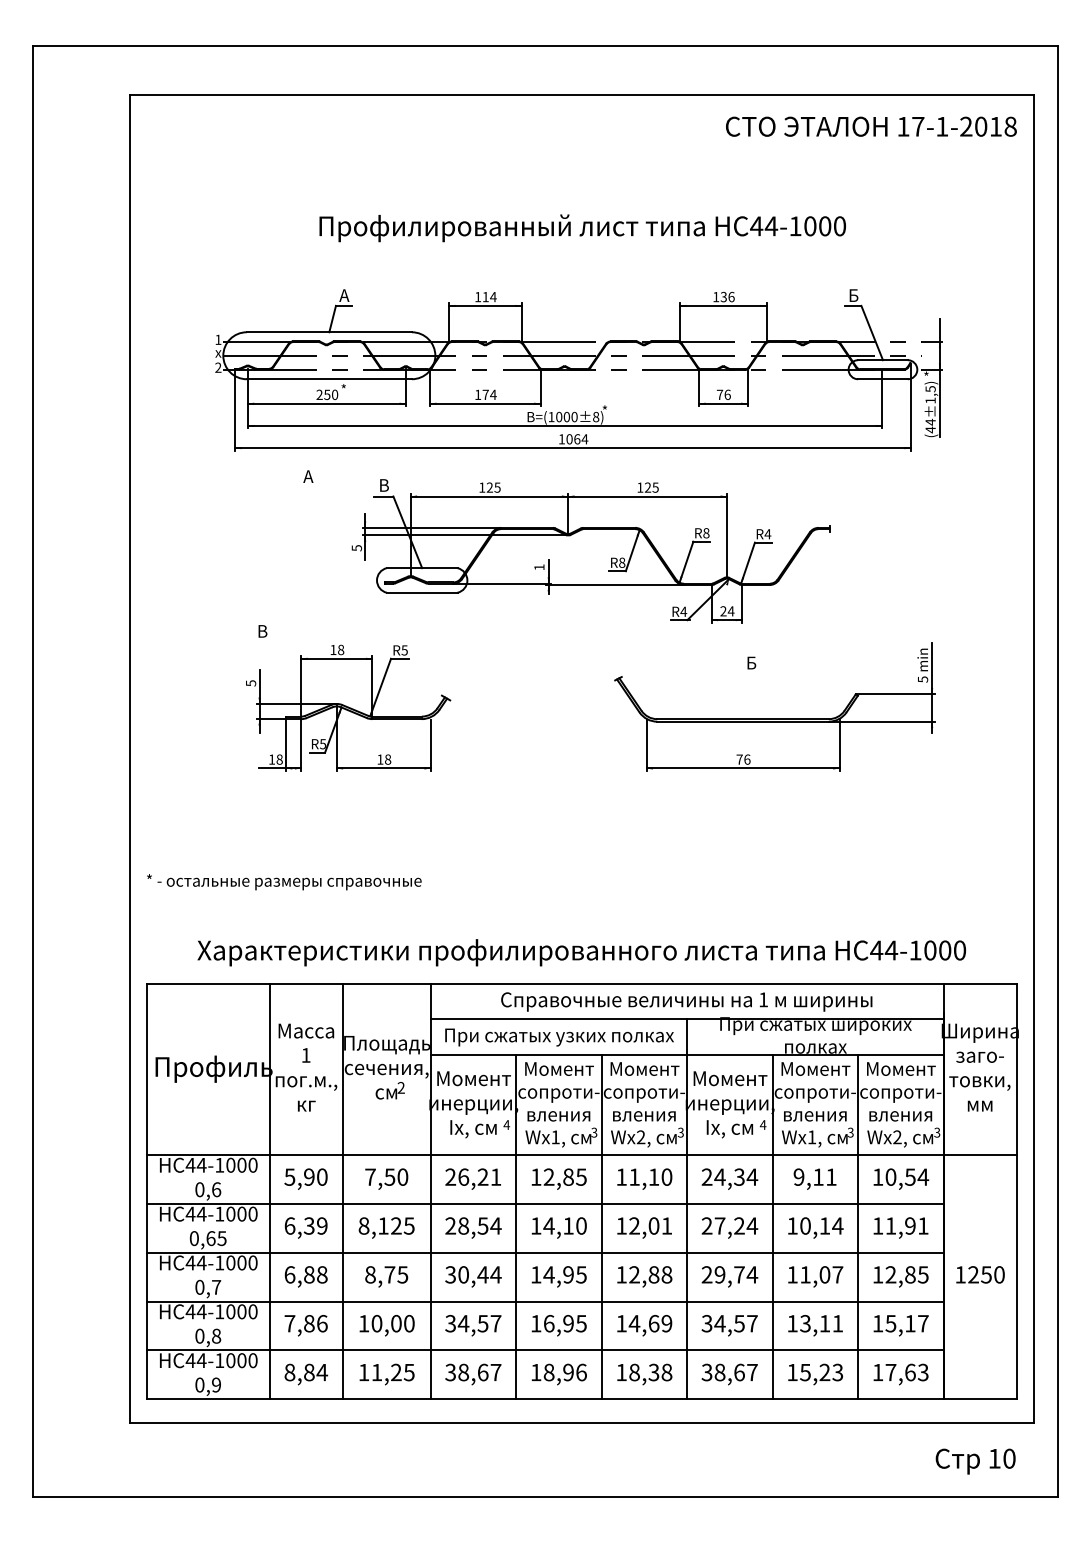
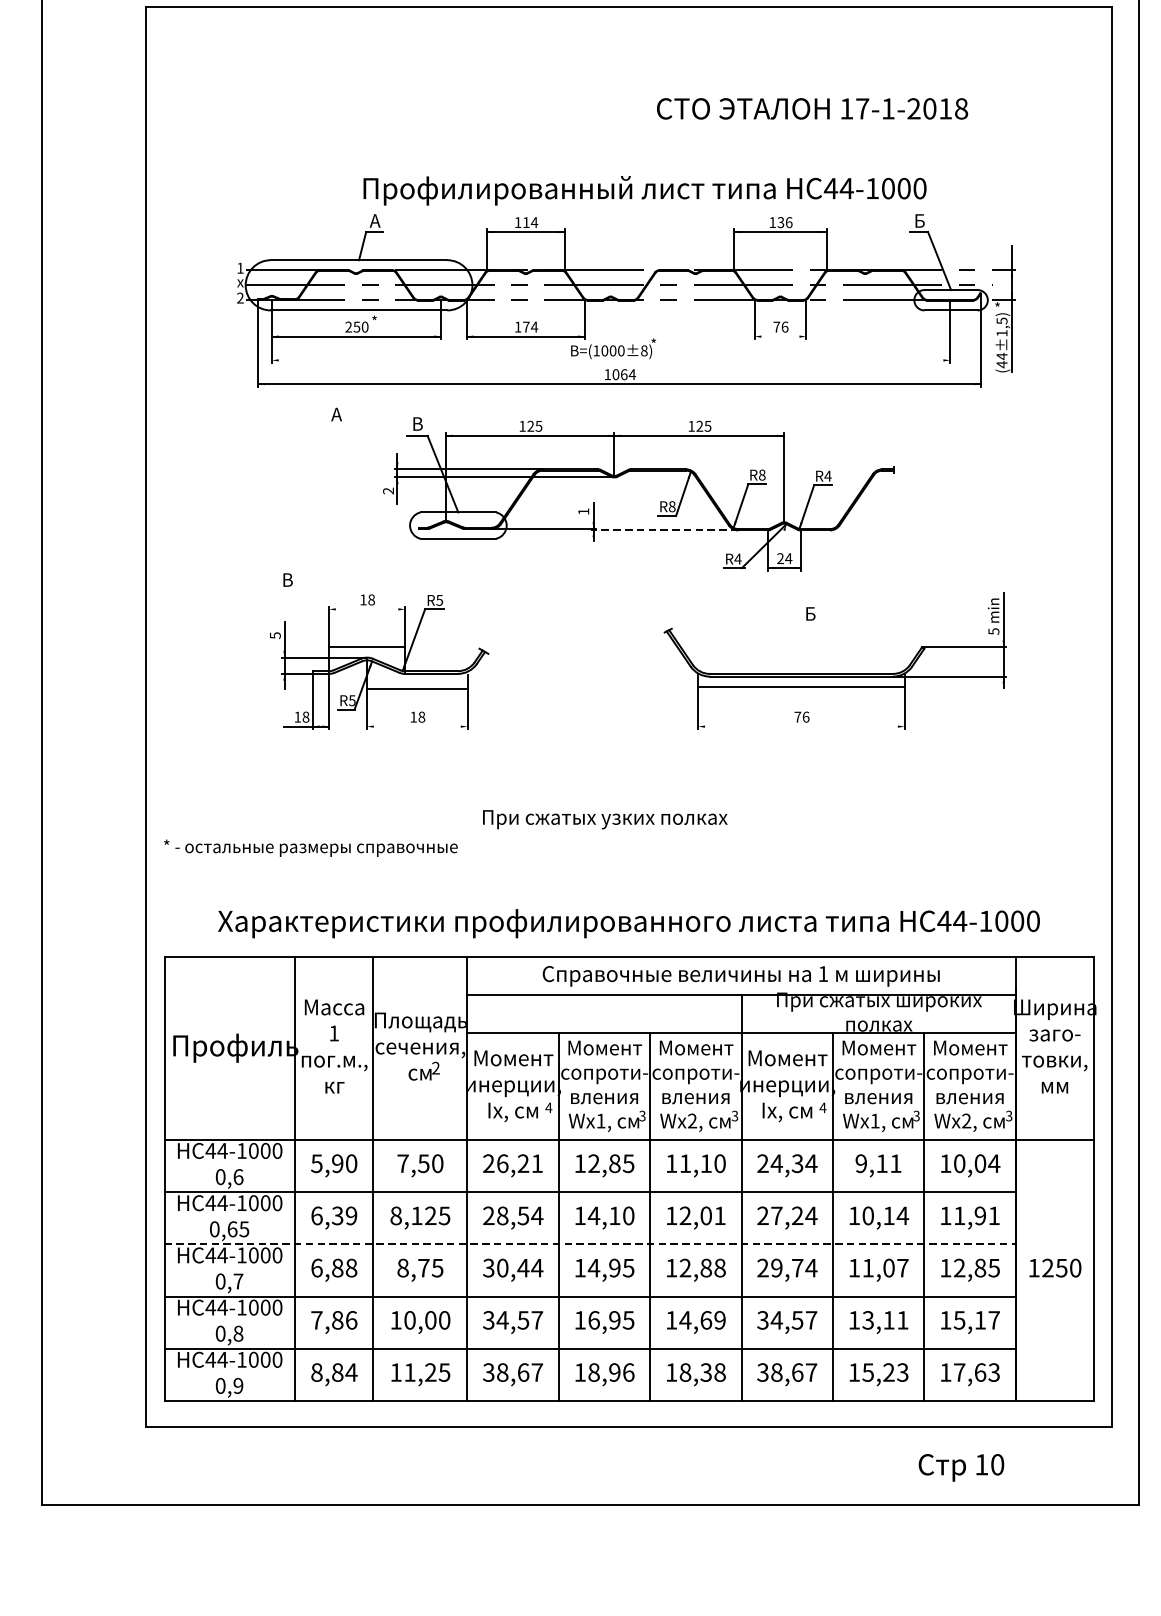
text: (871, 126) -> (812, 108), moved
text: (582, 228) -> (644, 190), moved
line: (723, 403) -> (780, 336), removed
line: (564, 425) -> (610, 359), removed
text: (356, 548) -> (388, 491), 5 -> 2
line: (614, 585) -> (664, 530), solid -> dashed
line: (336, 658) -> (366, 646), moved
line: (383, 768) -> (416, 689), moved
line: (742, 768) -> (800, 687), moved
text: (559, 1037) -> (605, 819), moved
text: (909, 1176) -> (979, 1162), 10,54 -> 10,04
line: (545, 1252) -> (590, 1244), solid -> dashed
text: (975, 1461) -> (961, 1467), moved

